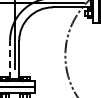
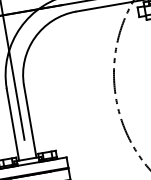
line: (10, 59) -> (13, 123), dashed -> solid

